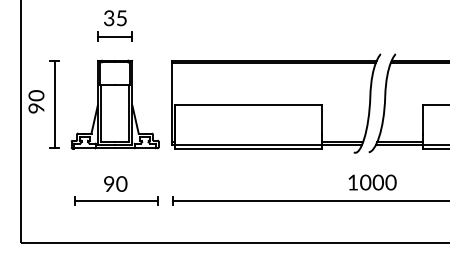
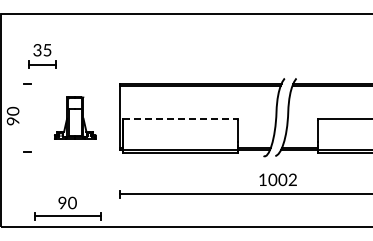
part: (115, 26) -> (42, 56), moved
line: (54, 103) -> (27, 117), removed
part: (115, 103) -> (75, 117), size x0.6
line: (248, 106) -> (180, 119), solid -> dashed
text: (390, 182) -> (292, 179), 1000 -> 1002
part: (115, 191) -> (67, 208), moved

